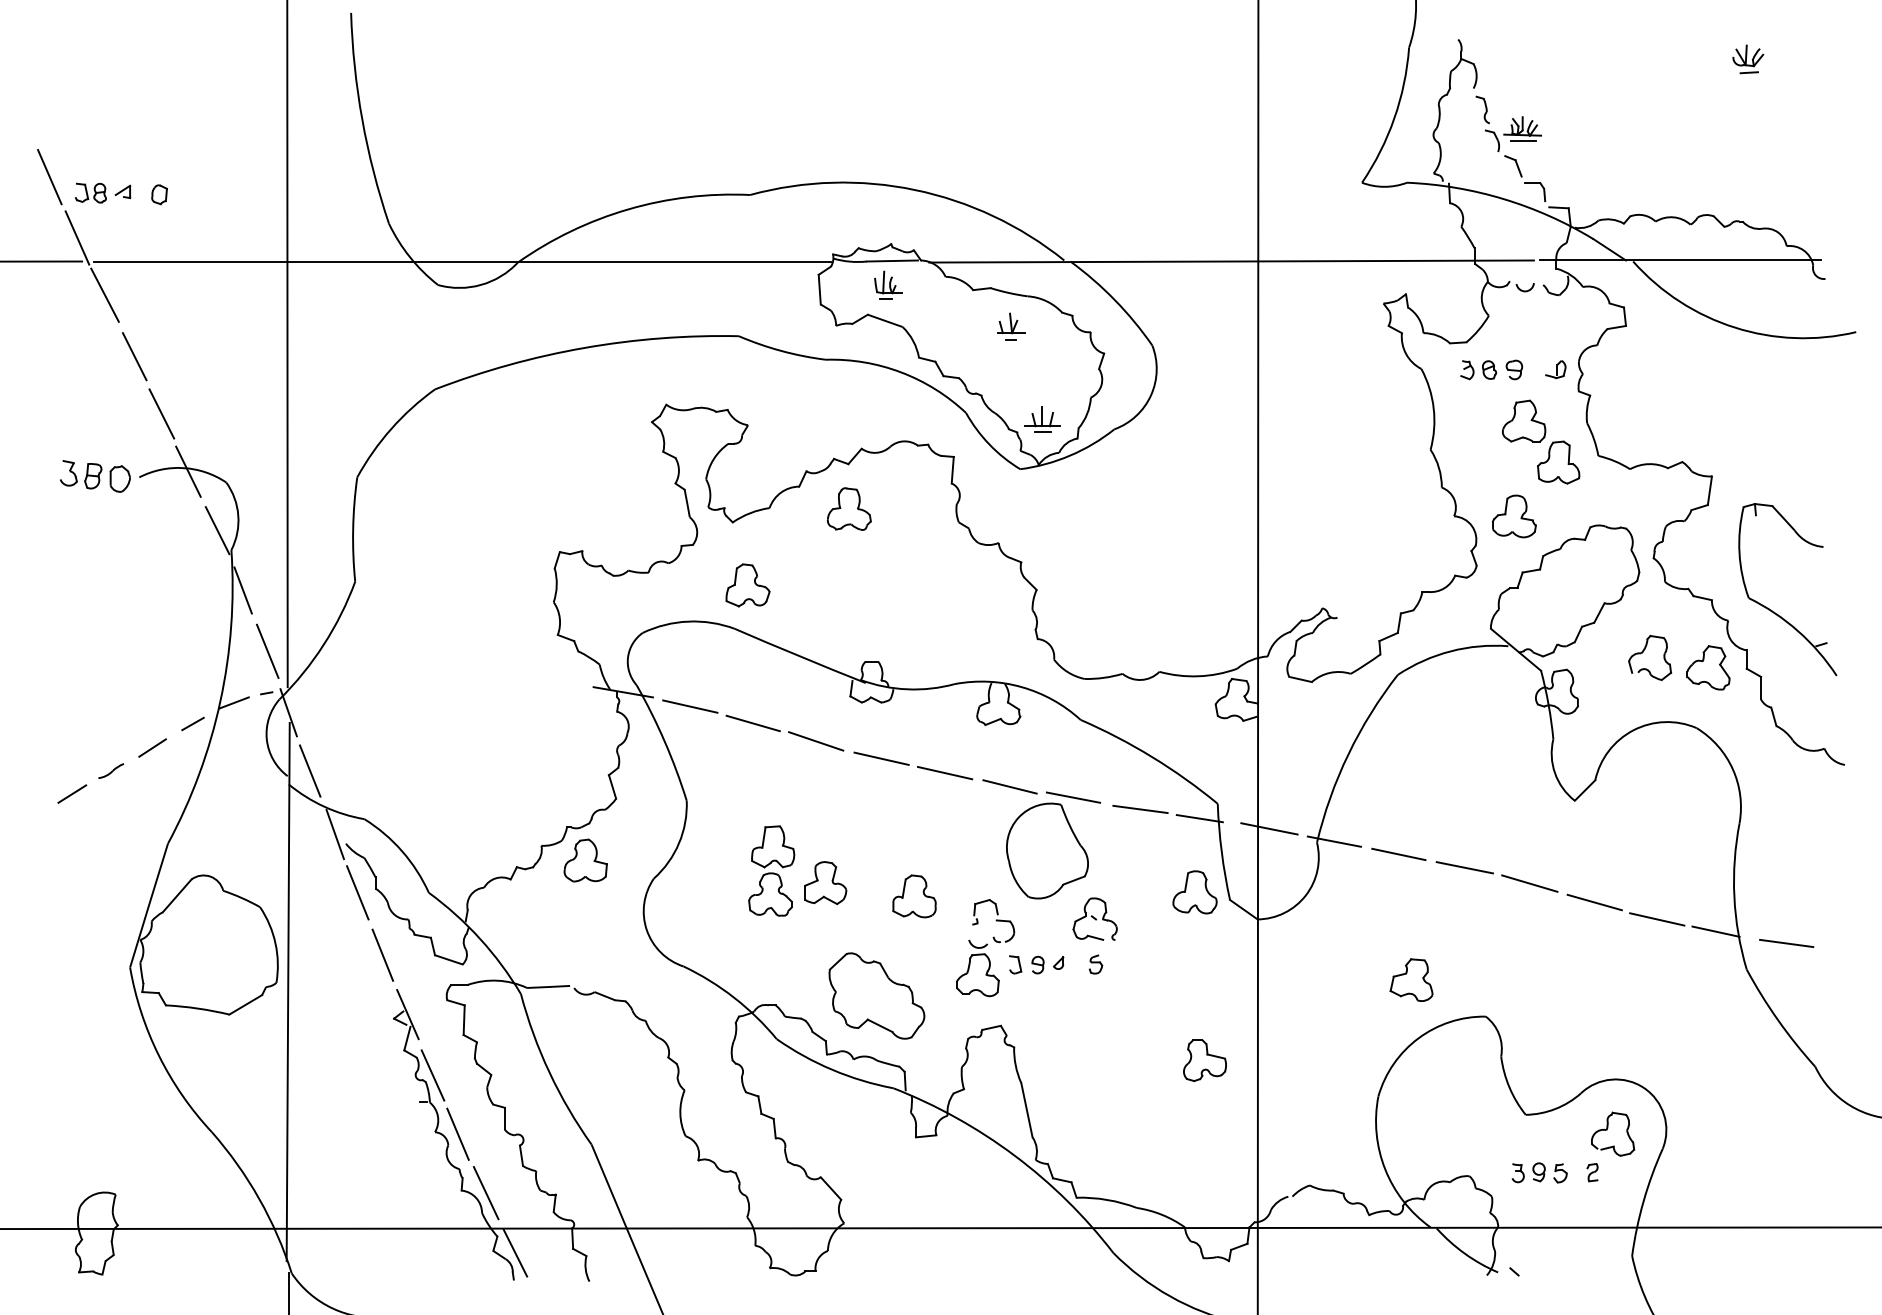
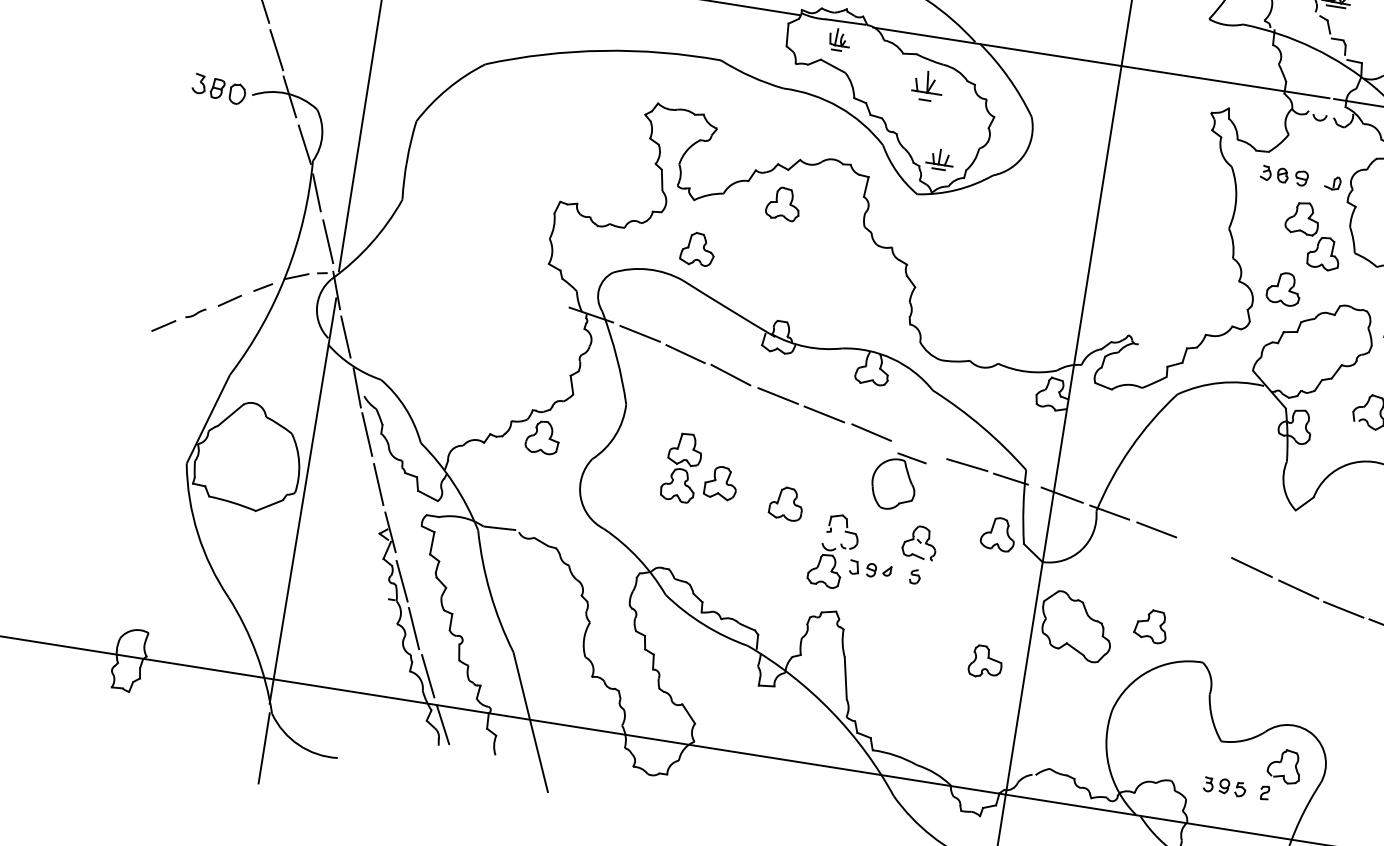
part: (1011, 326) -> (927, 85), size x1.4
part: (1053, 845) -> (897, 481), size x0.7
line: (1464, 867) -> (1204, 547), removed
part: (876, 995) -> (1076, 626), moved

